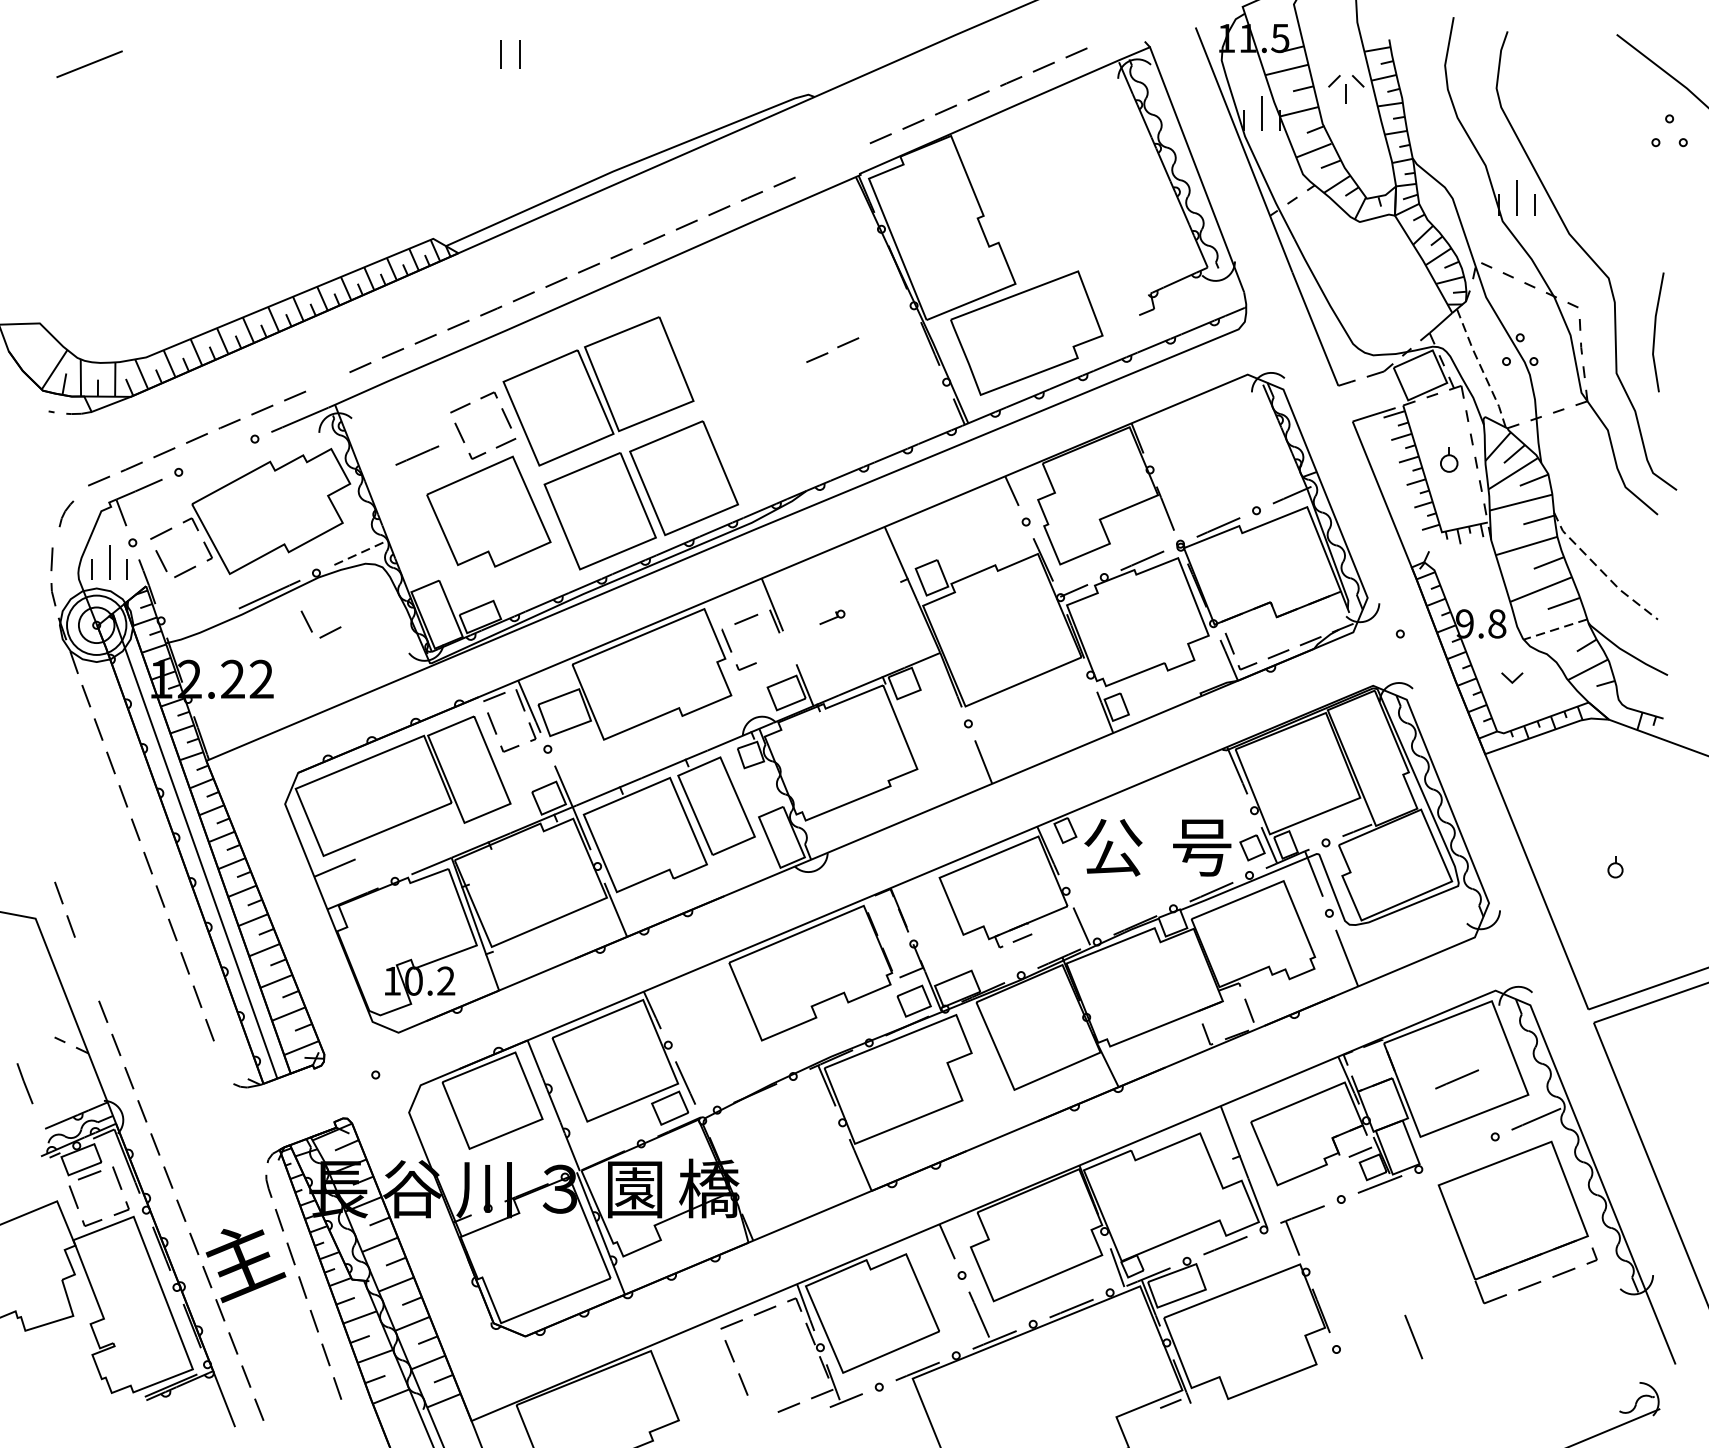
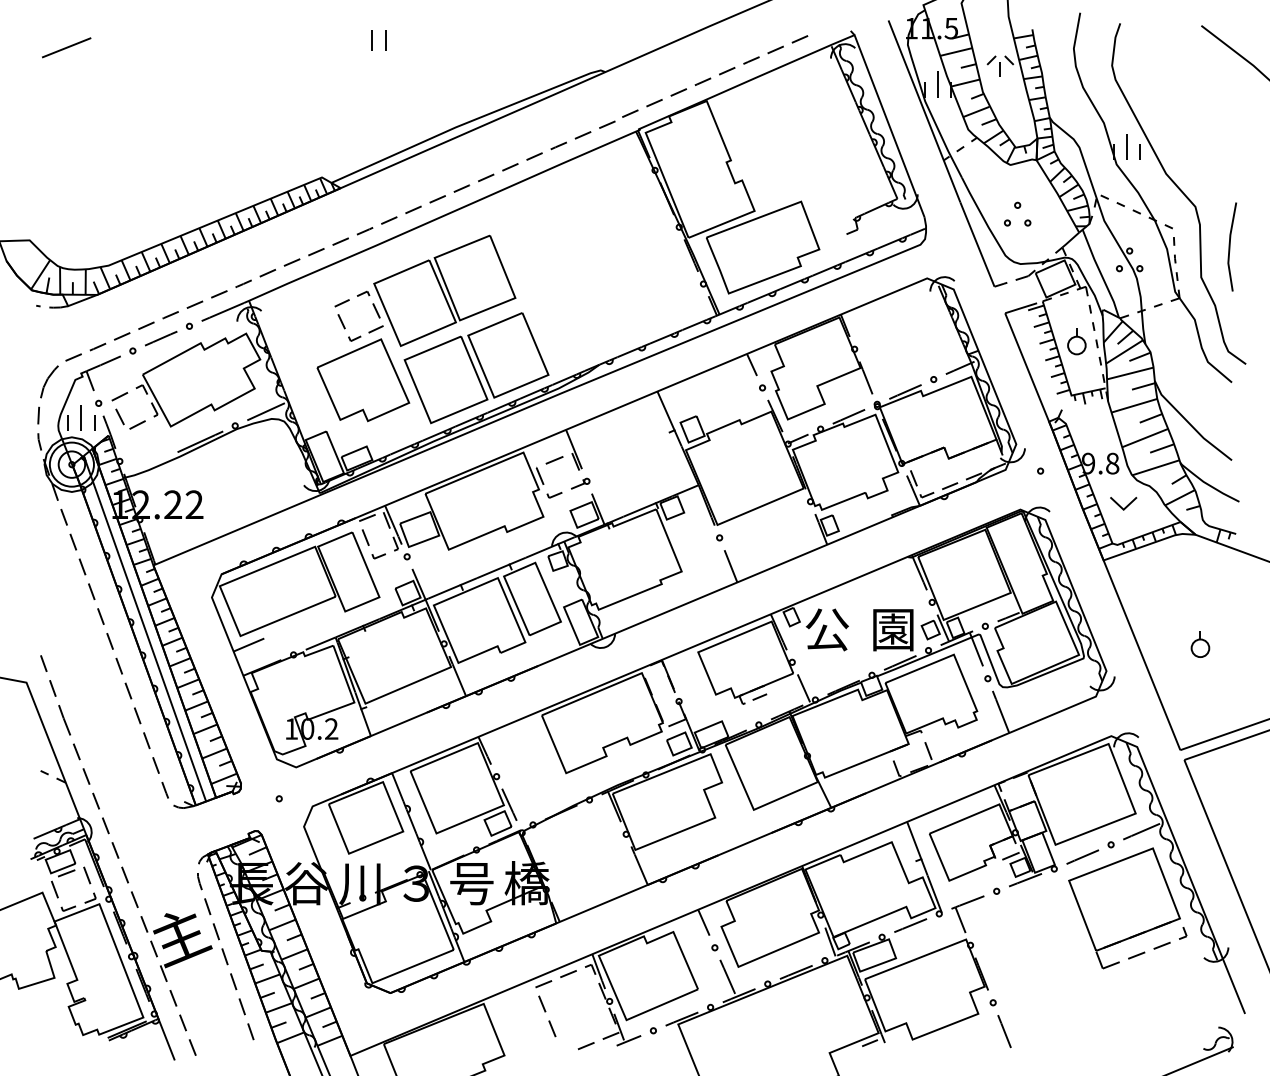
part: (1669, 129) -> (1017, 213), moved
part: (832, 349) -> (618, 118), moved
line: (1482, 368) -> (1101, 273), dashed -> solid
line: (327, 381) -> (243, 283), added
line: (417, 455) -> (161, 338), moved
part: (1448, 459) -> (1076, 341), size x1.43
part: (66, 513) -> (49, 381), size x1.67
line: (358, 553) -> (266, 411), dashed -> solid
line: (1600, 571) -> (1189, 424), dashed -> solid
part: (832, 617) -> (580, 483), moved
part: (311, 627) -> (231, 466), removed
line: (1554, 629) -> (1155, 467), dashed -> solid
part: (1511, 677) -> (1123, 503), size x1.67
text: (1201, 848) -> (892, 630), 号 -> 園
part: (1615, 867) -> (1200, 644), size x1.67
line: (221, 1063) -> (164, 790), added
line: (1456, 1078) -> (1082, 856), moved
line: (24, 1084) -> (64, 720), moved
text: (634, 1190) -> (471, 884), 園 -> 号
line: (1413, 1337) -> (1004, 1031), moved

